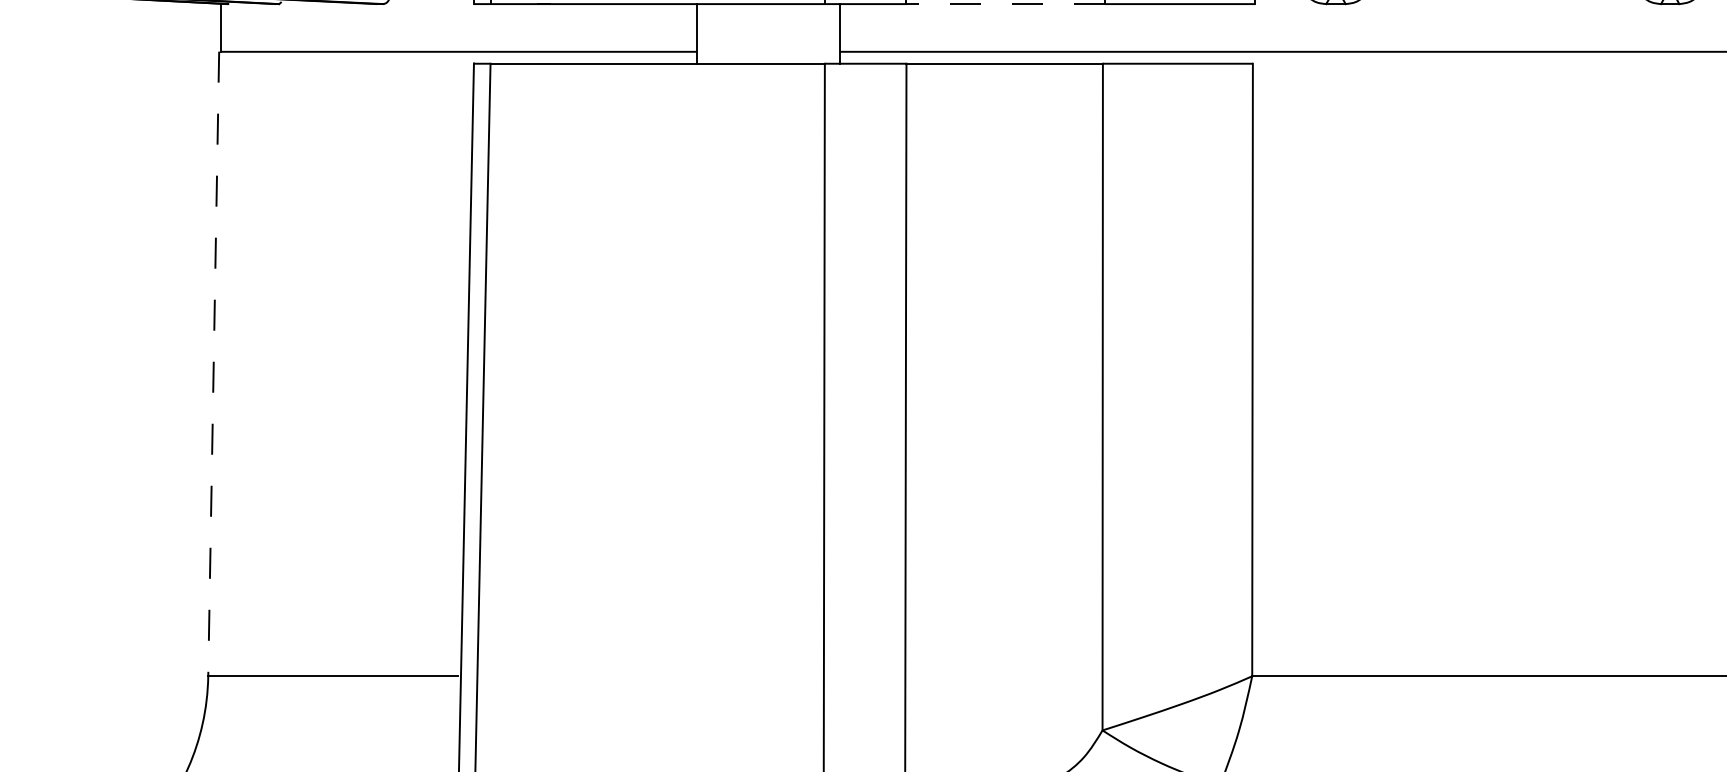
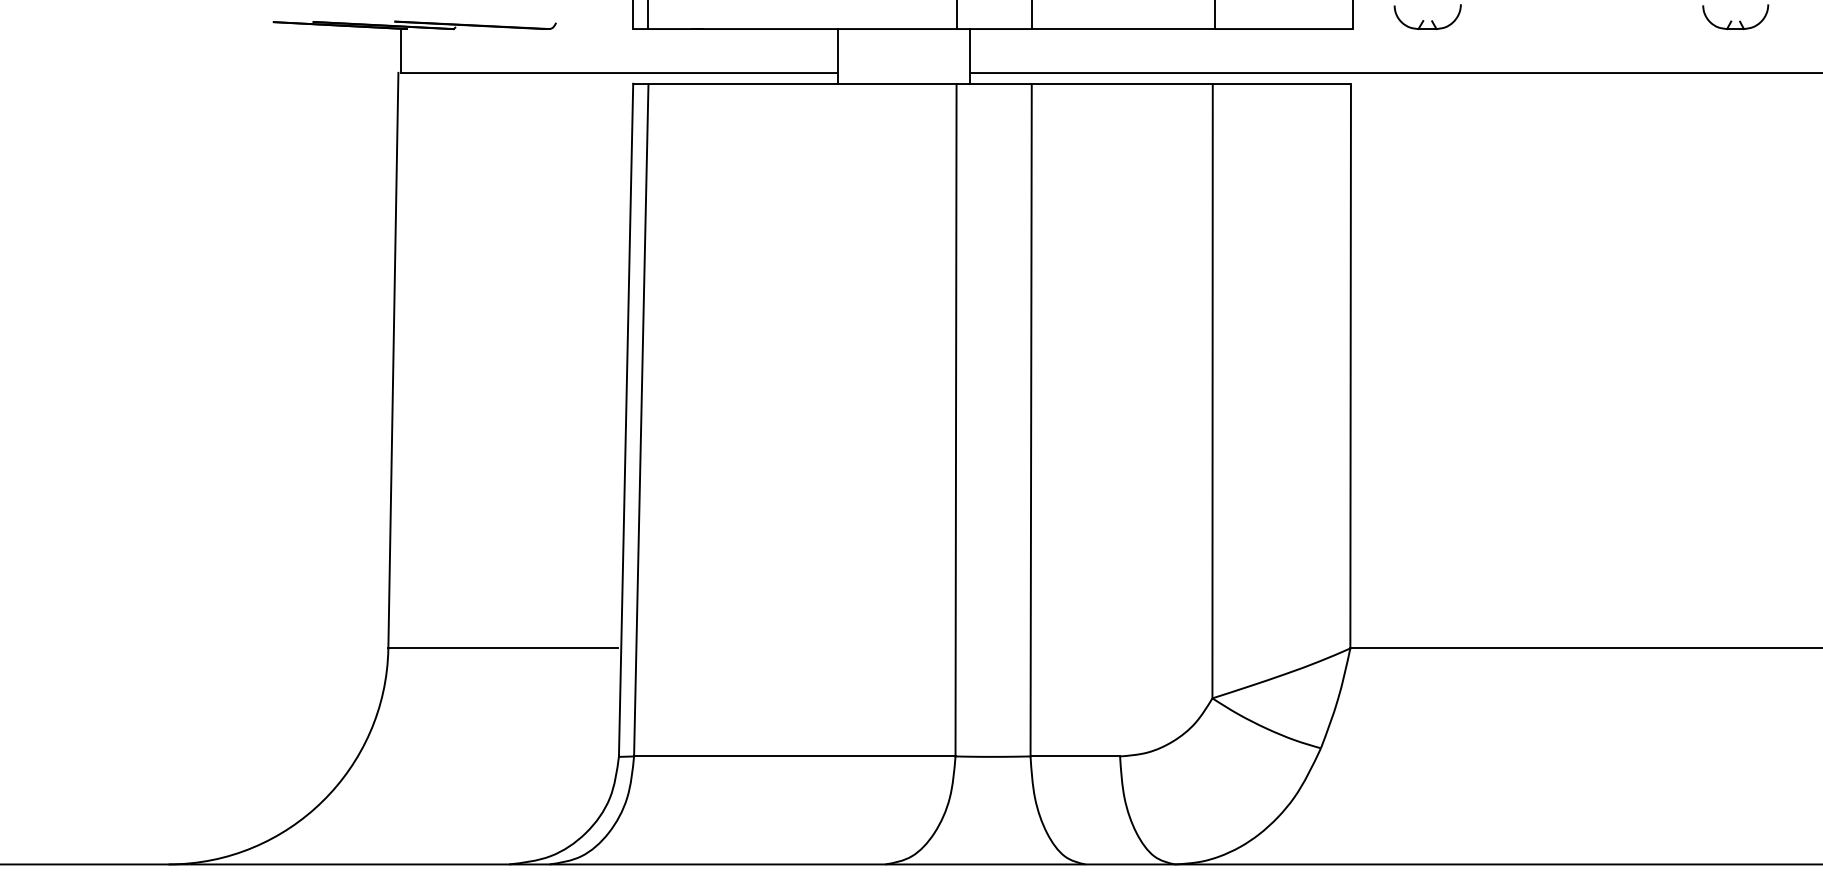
line: (1006, 4) -> (1123, 29), dashed -> solid
line: (213, 363) -> (393, 360), dashed -> solid

